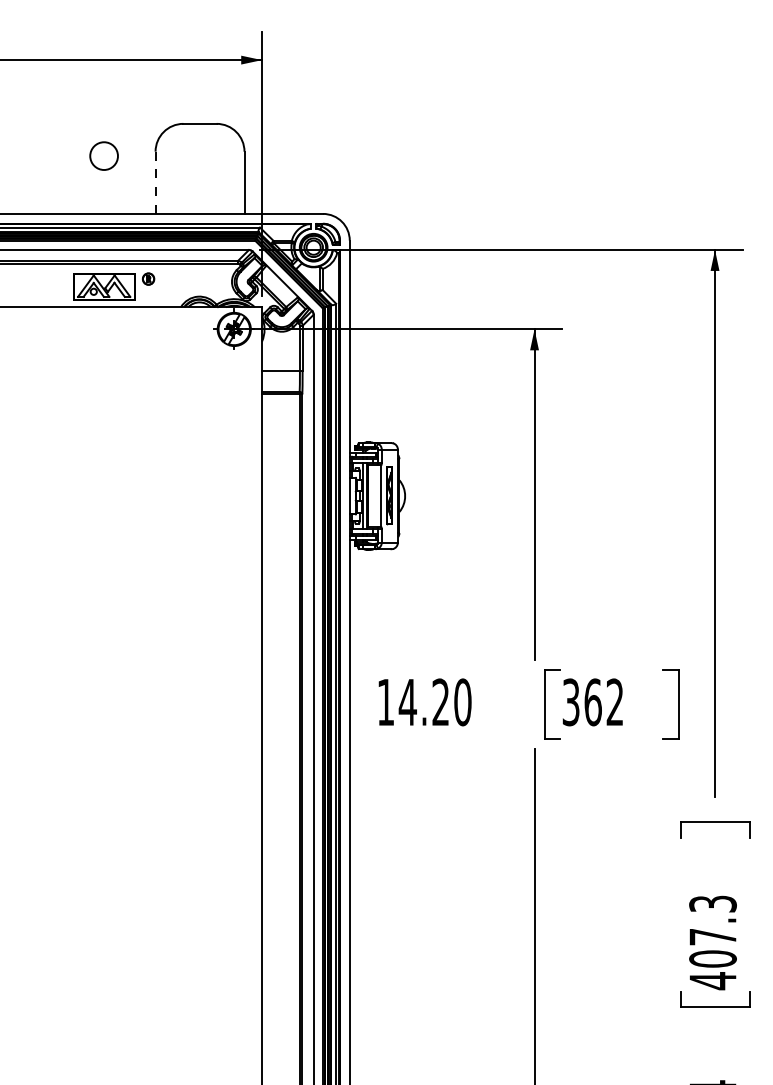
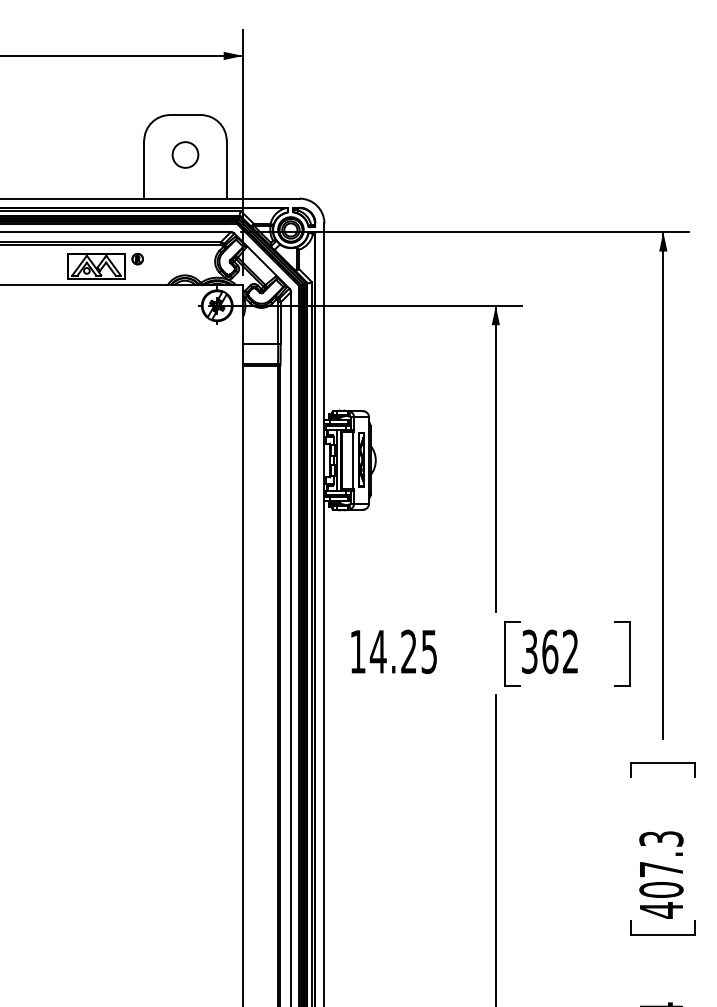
circle: (104, 155) -> (185, 154), moved
line: (155, 182) -> (144, 169), dashed -> solid
text: (463, 702) -> (429, 651), 14.20 -> 14.25

